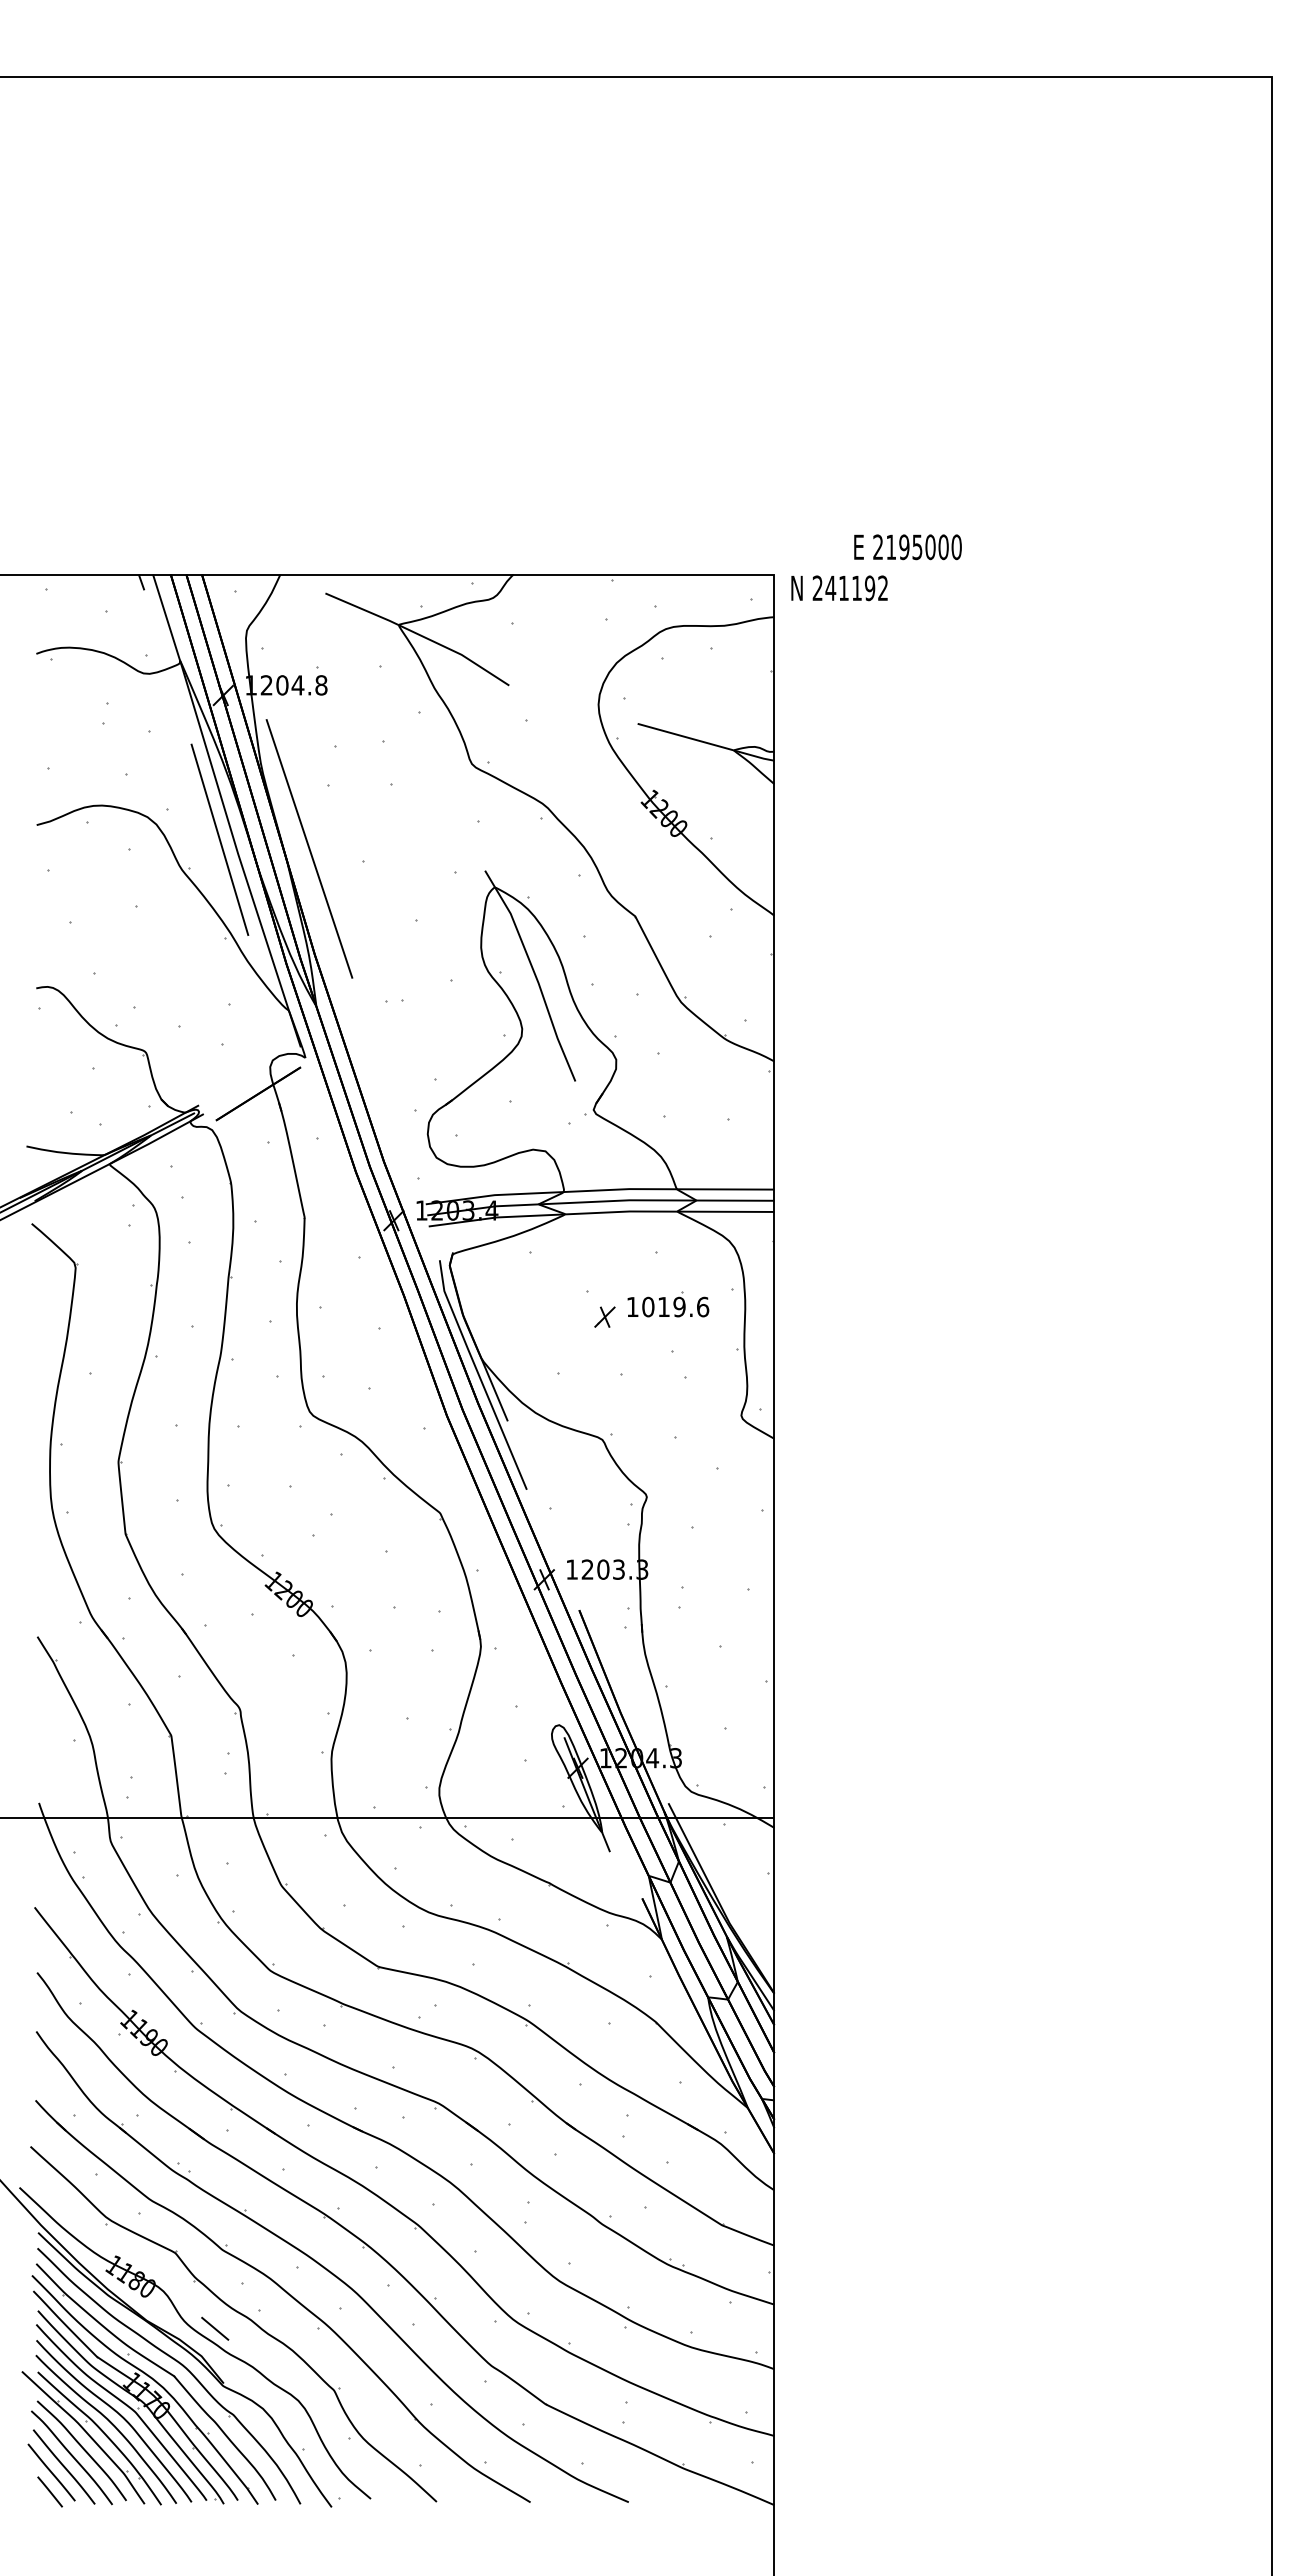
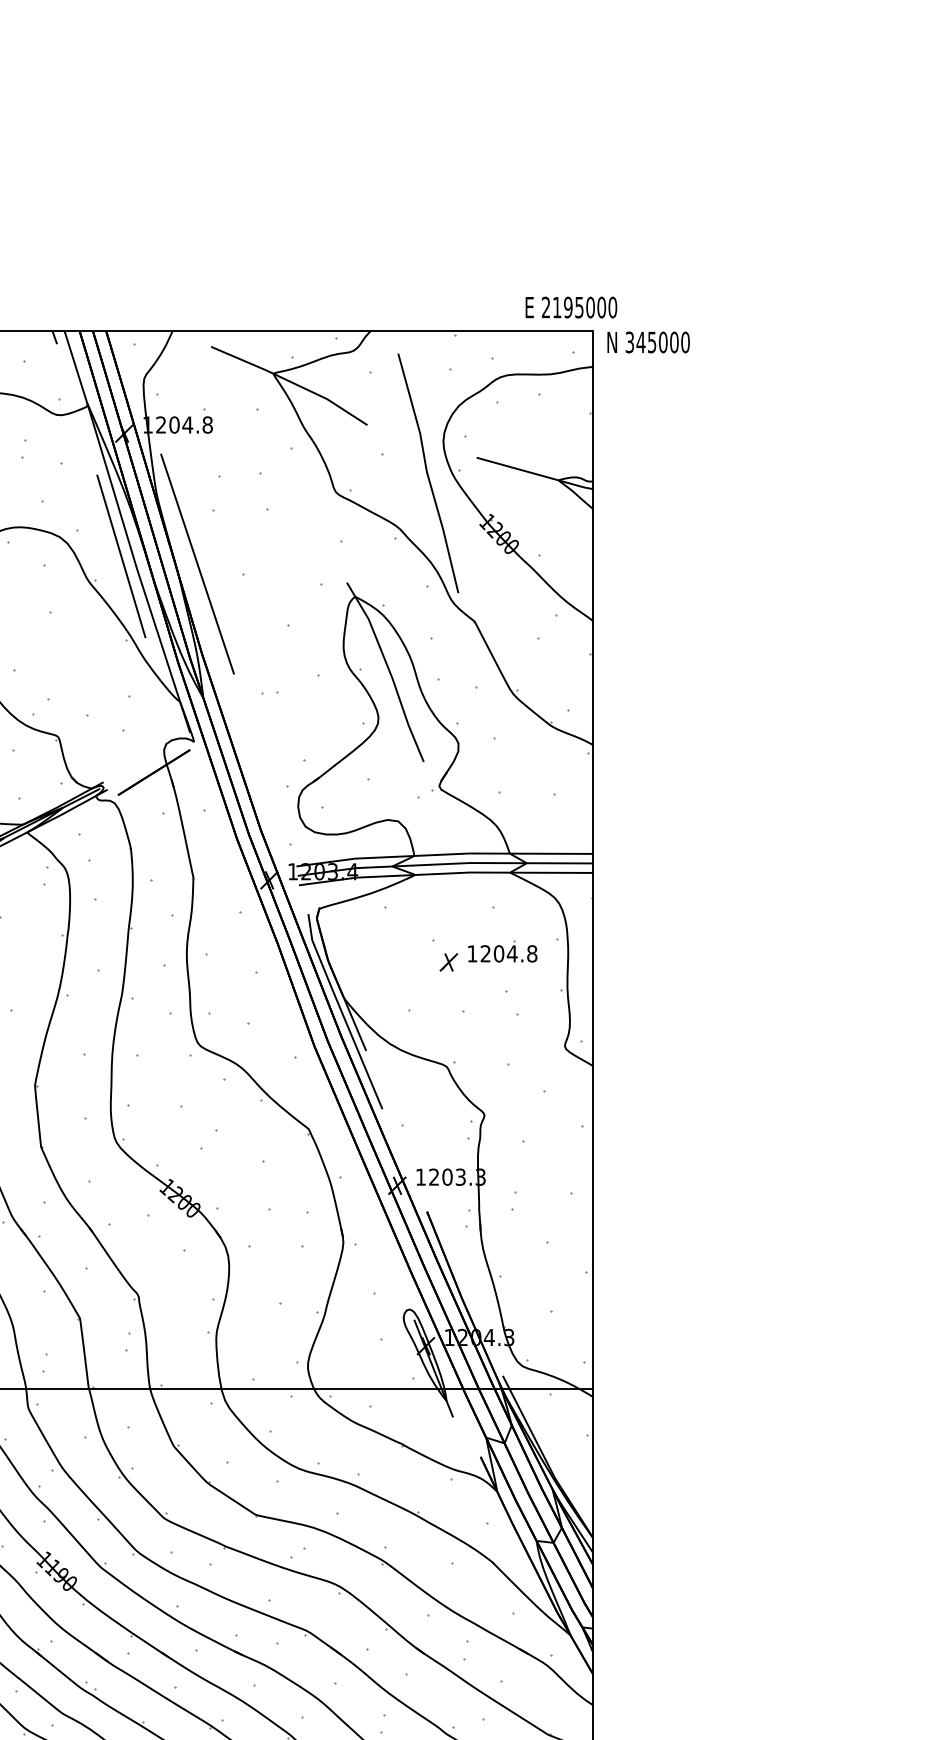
text: (907, 547) -> (570, 307), moved
text: (850, 588) -> (657, 342), 241192 -> 345000
line: (580, 742) -> (428, 473), added
text: (675, 1306) -> (508, 953), 1019.6 -> 1204.8

